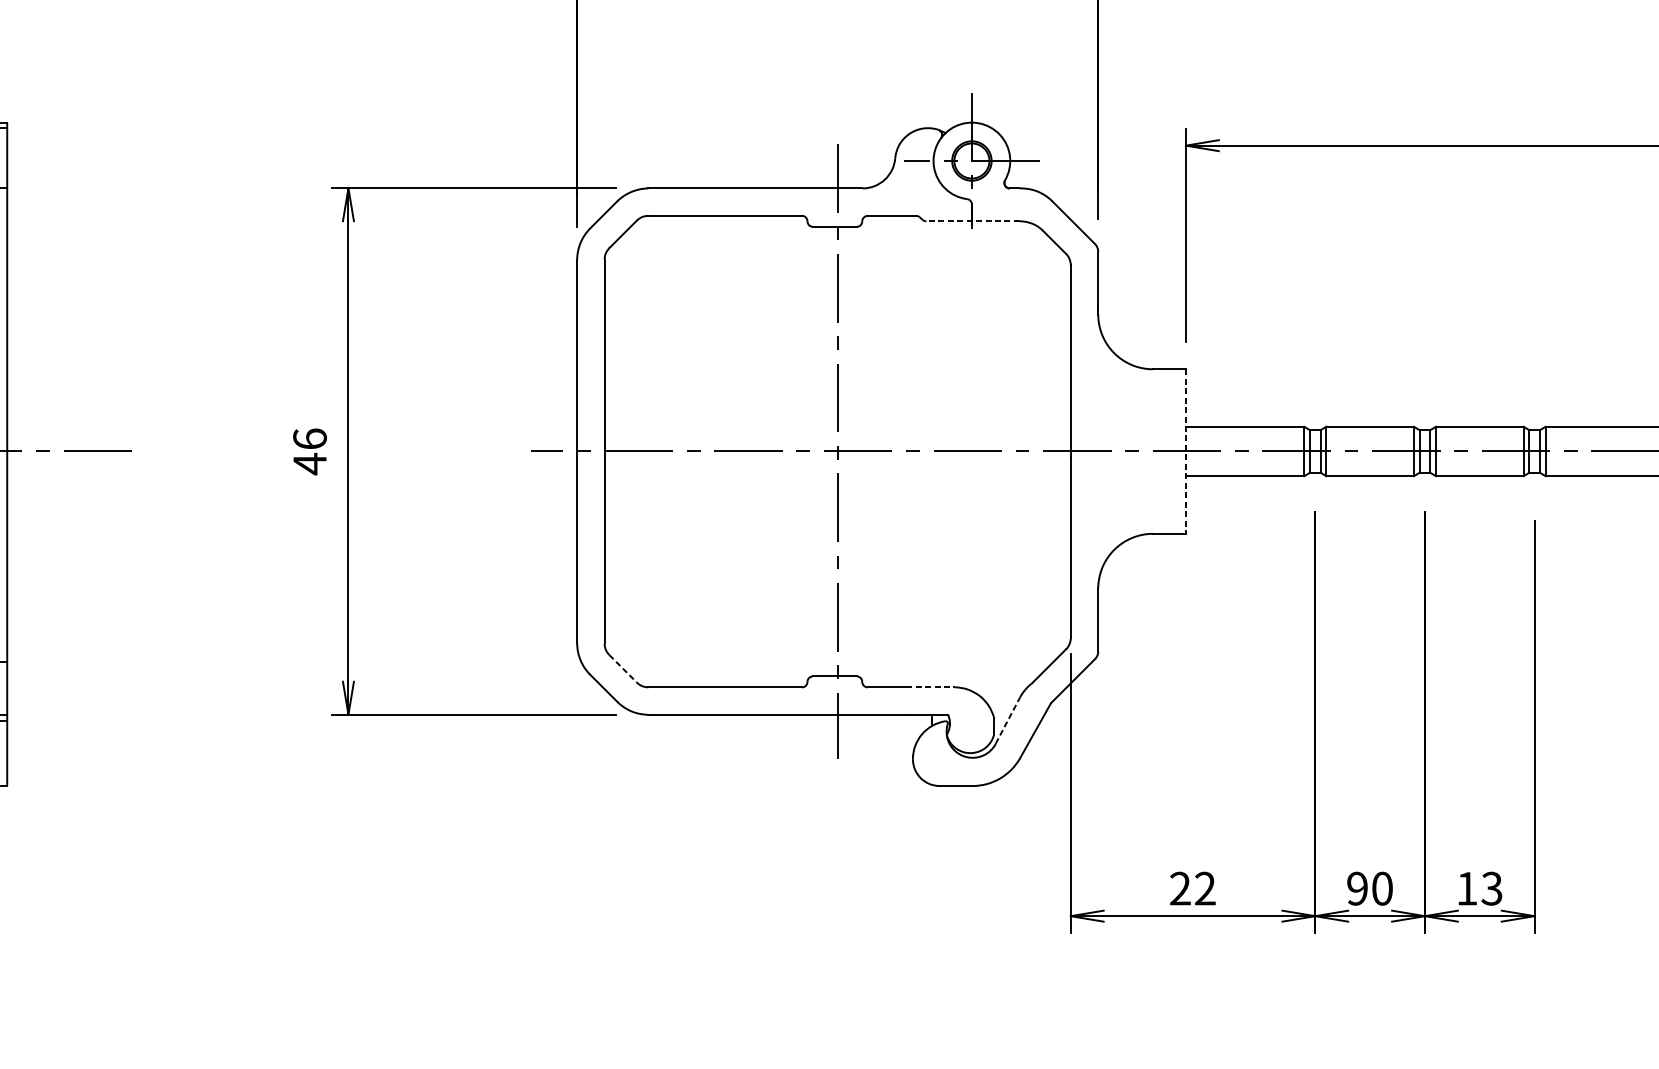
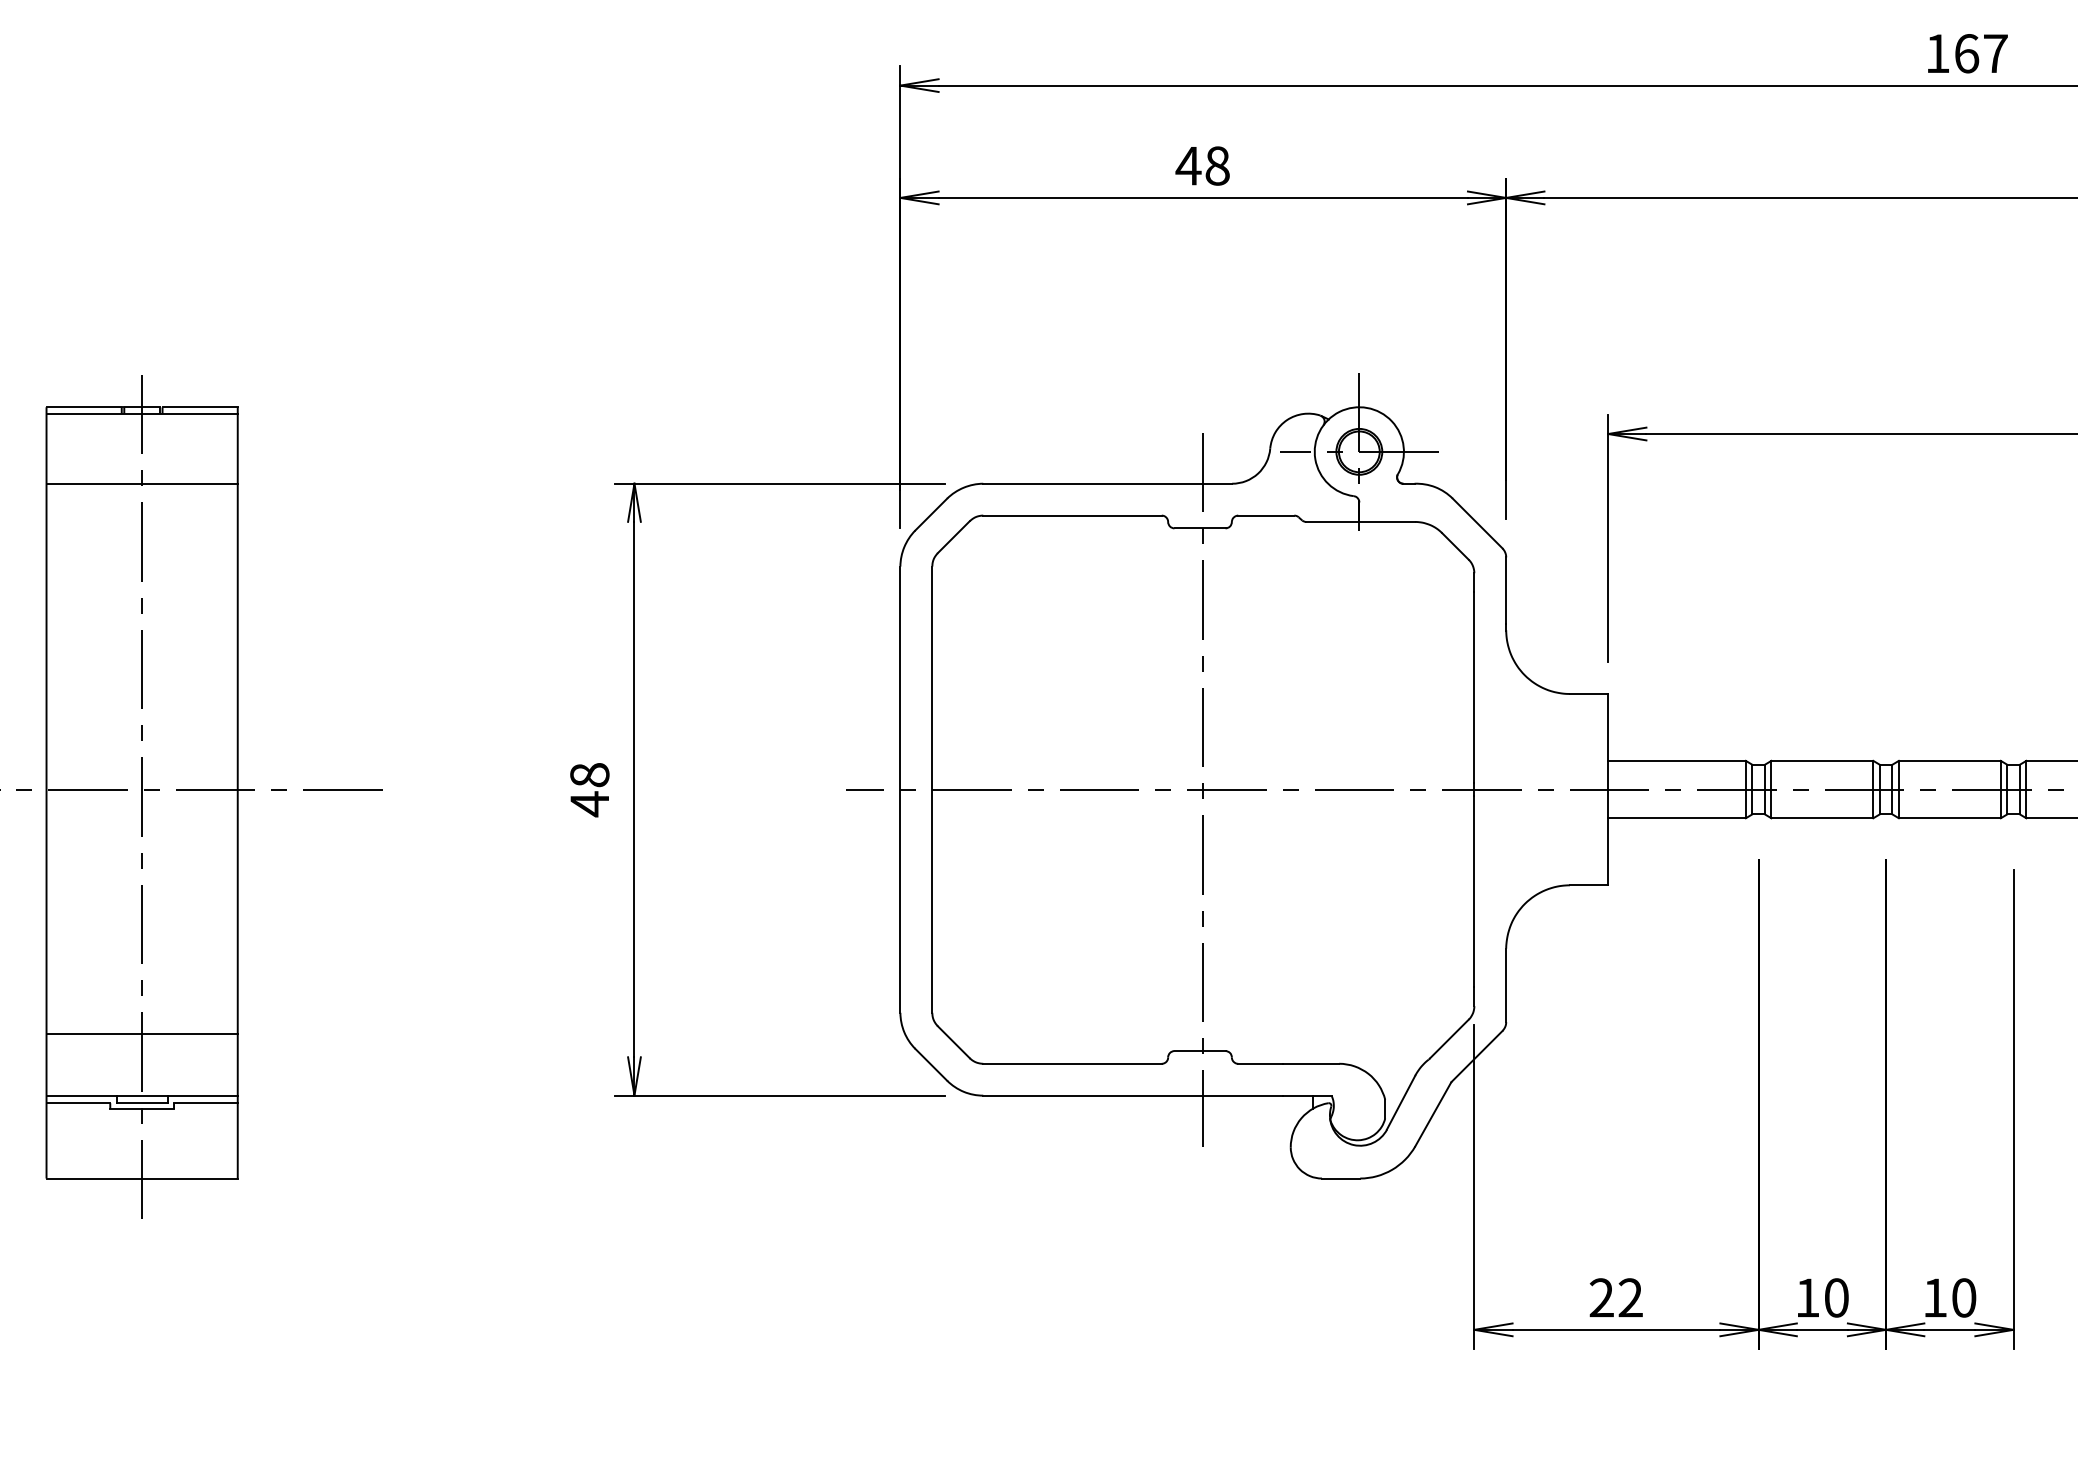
line: (972, 220) -> (1360, 521), dashed -> solid
text: (309, 438) -> (589, 774), 46 -> 48
line: (1186, 451) -> (1608, 789), dashed -> solid
line: (622, 669) -> (953, 1042), dashed -> solid
line: (930, 687) -> (1311, 1063), dashed -> solid
line: (1008, 720) -> (1401, 1102), dashed -> solid
text: (1357, 888) -> (1807, 1297), 90 -> 10
text: (1491, 888) -> (1963, 1297), 13 -> 10

